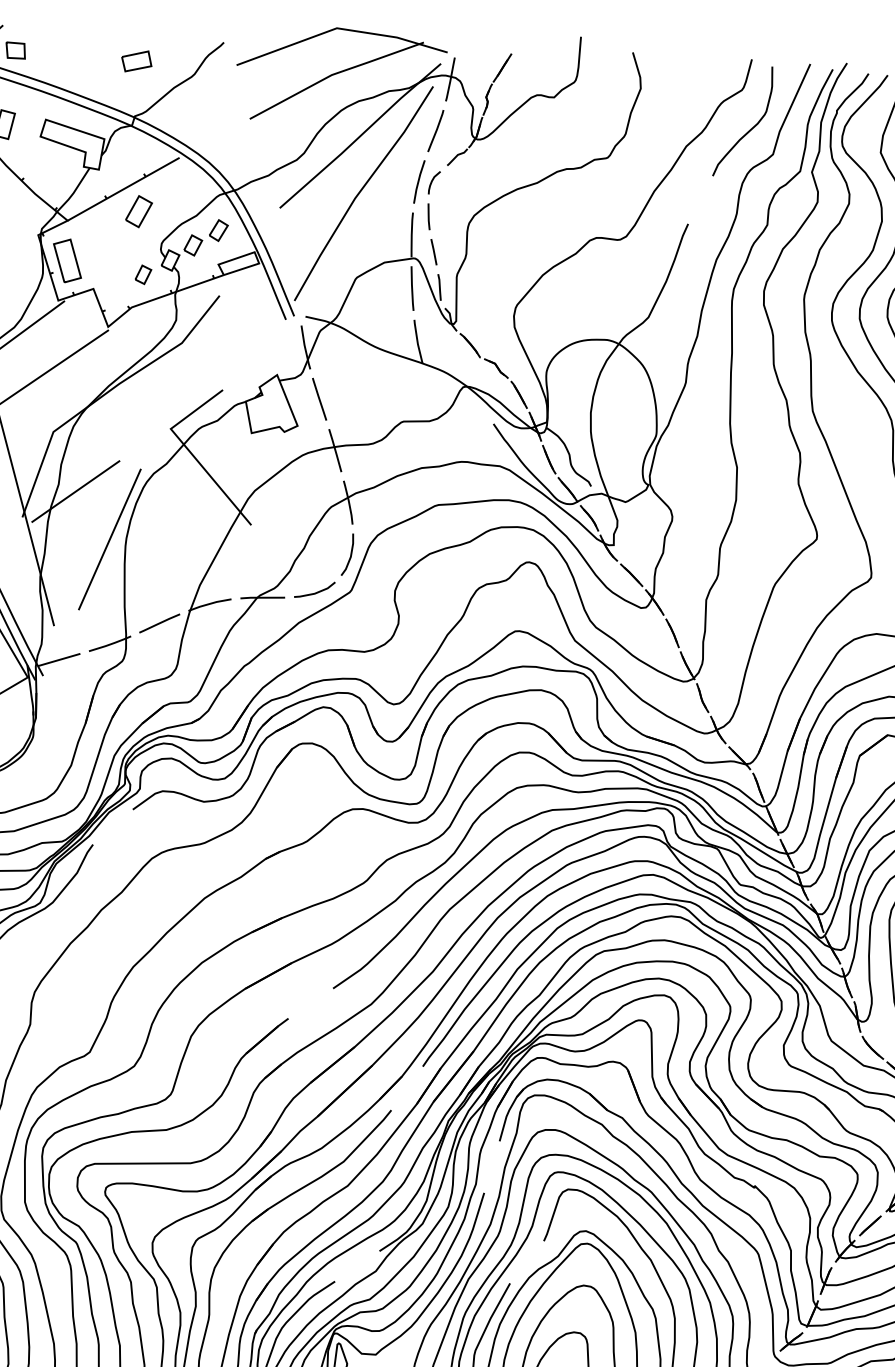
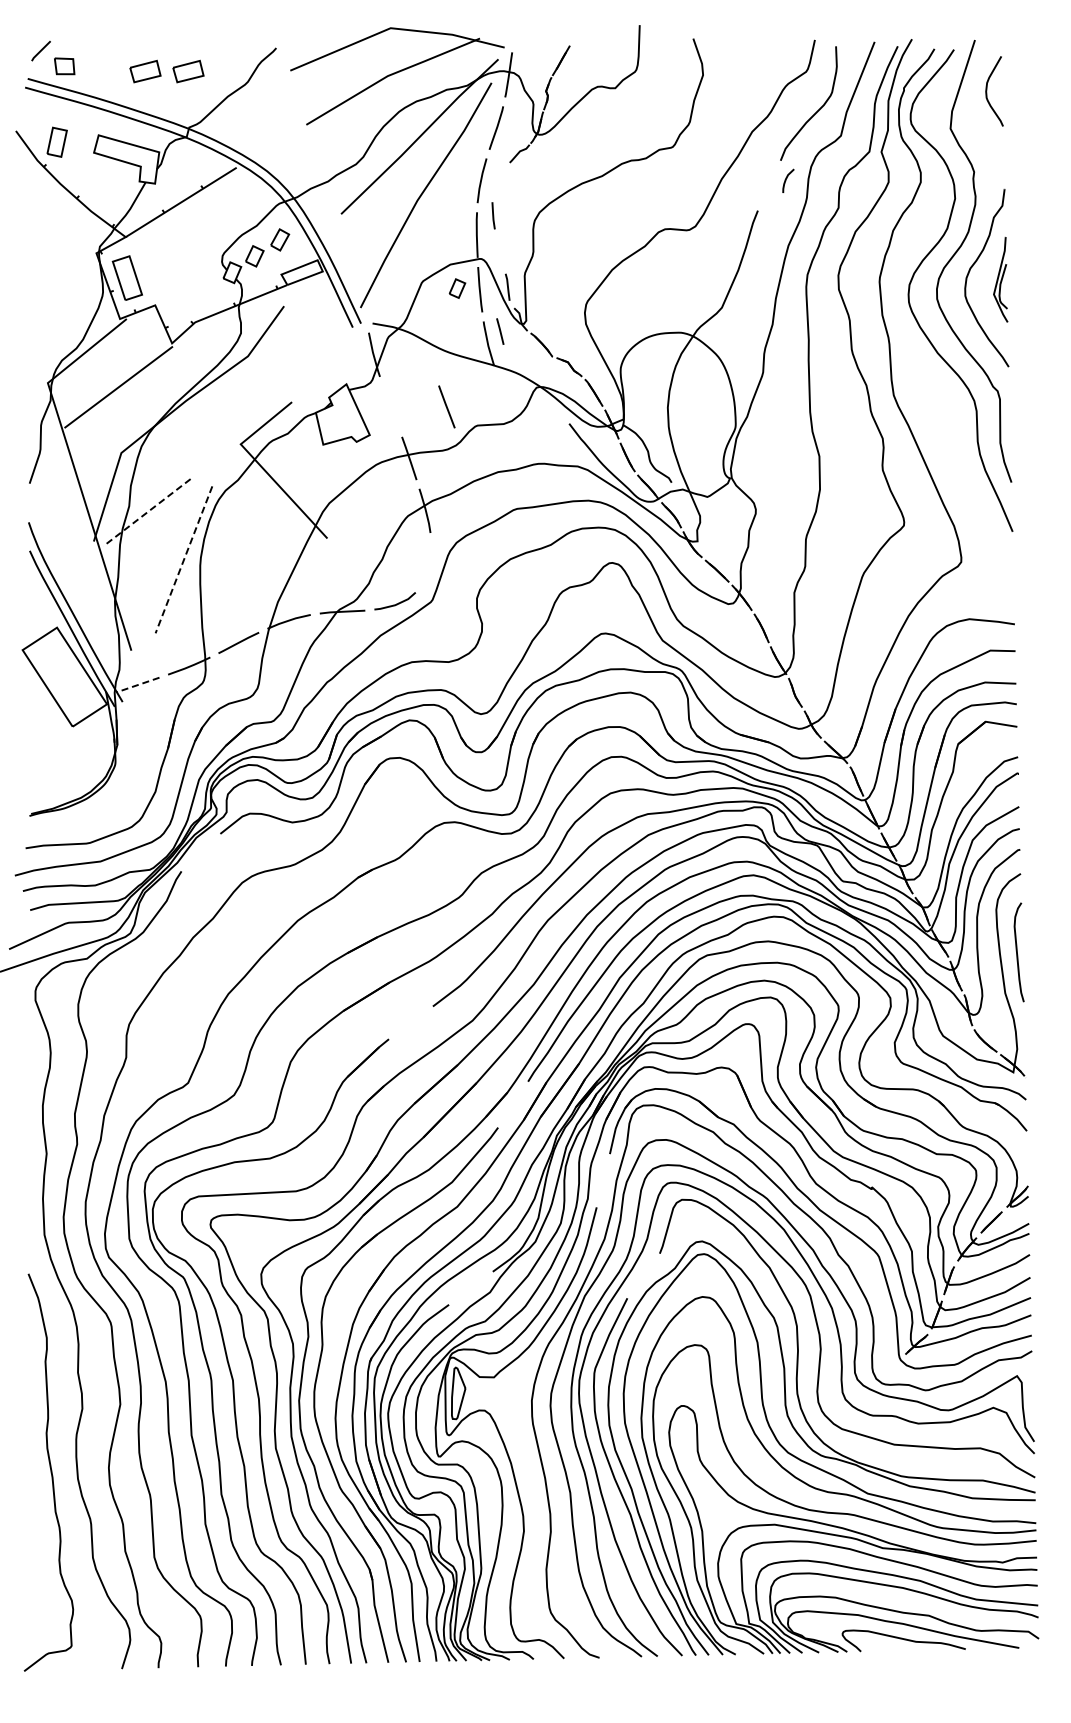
part: (94, 59) -> (145, 71), added
curve: (432, 182) -> (786, 180), moved
part: (138, 211) -> (197, 224), removed
line: (434, 252) -> (500, 331), moved
part: (143, 274) -> (457, 288), moved
line: (319, 398) -> (446, 406), moved
line: (75, 492) -> (146, 513), solid -> dashed
line: (109, 539) -> (183, 559), solid -> dashed
line: (350, 554) -> (429, 563), removed
line: (59, 659) -> (138, 684), solid -> dashed

